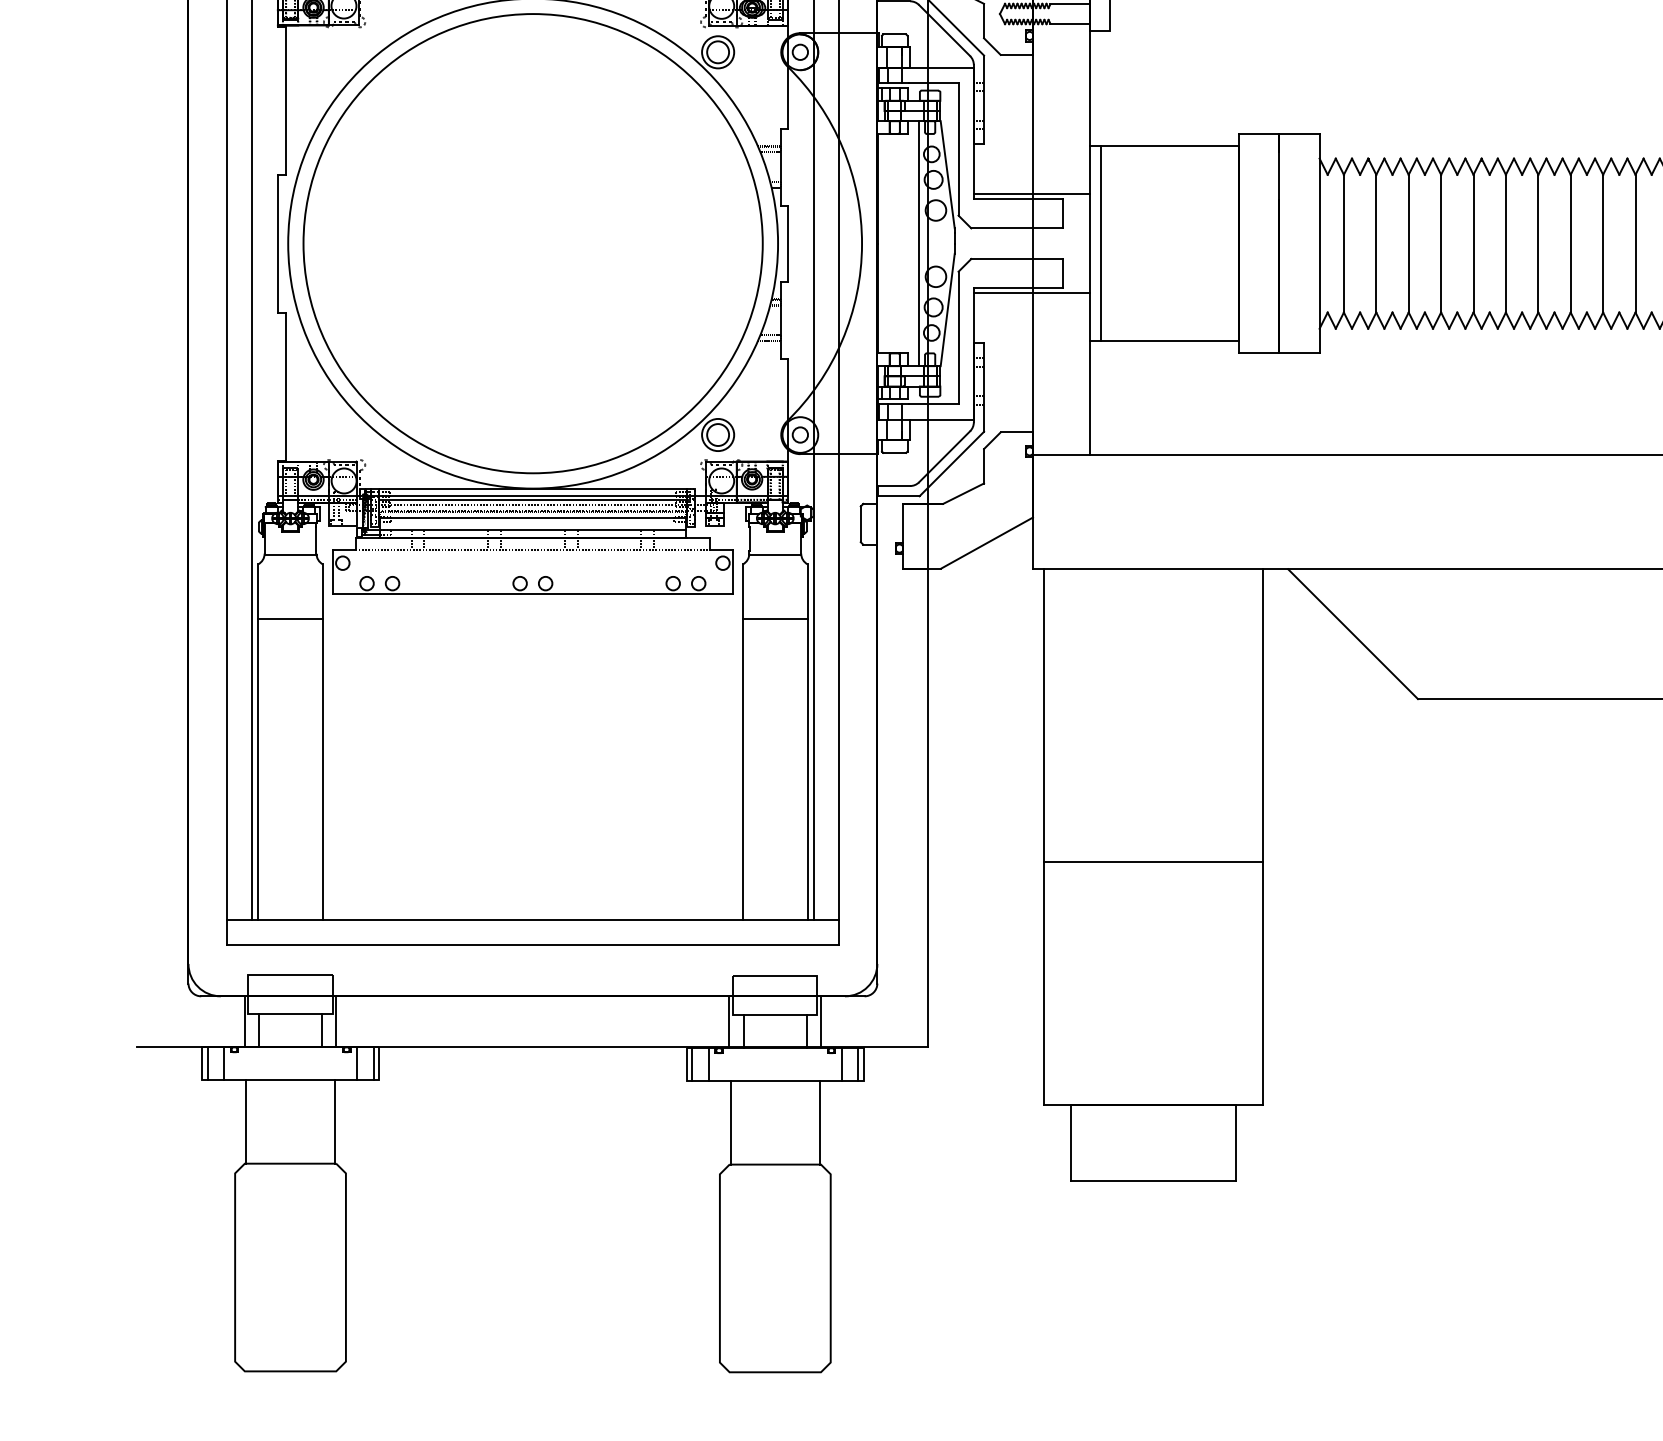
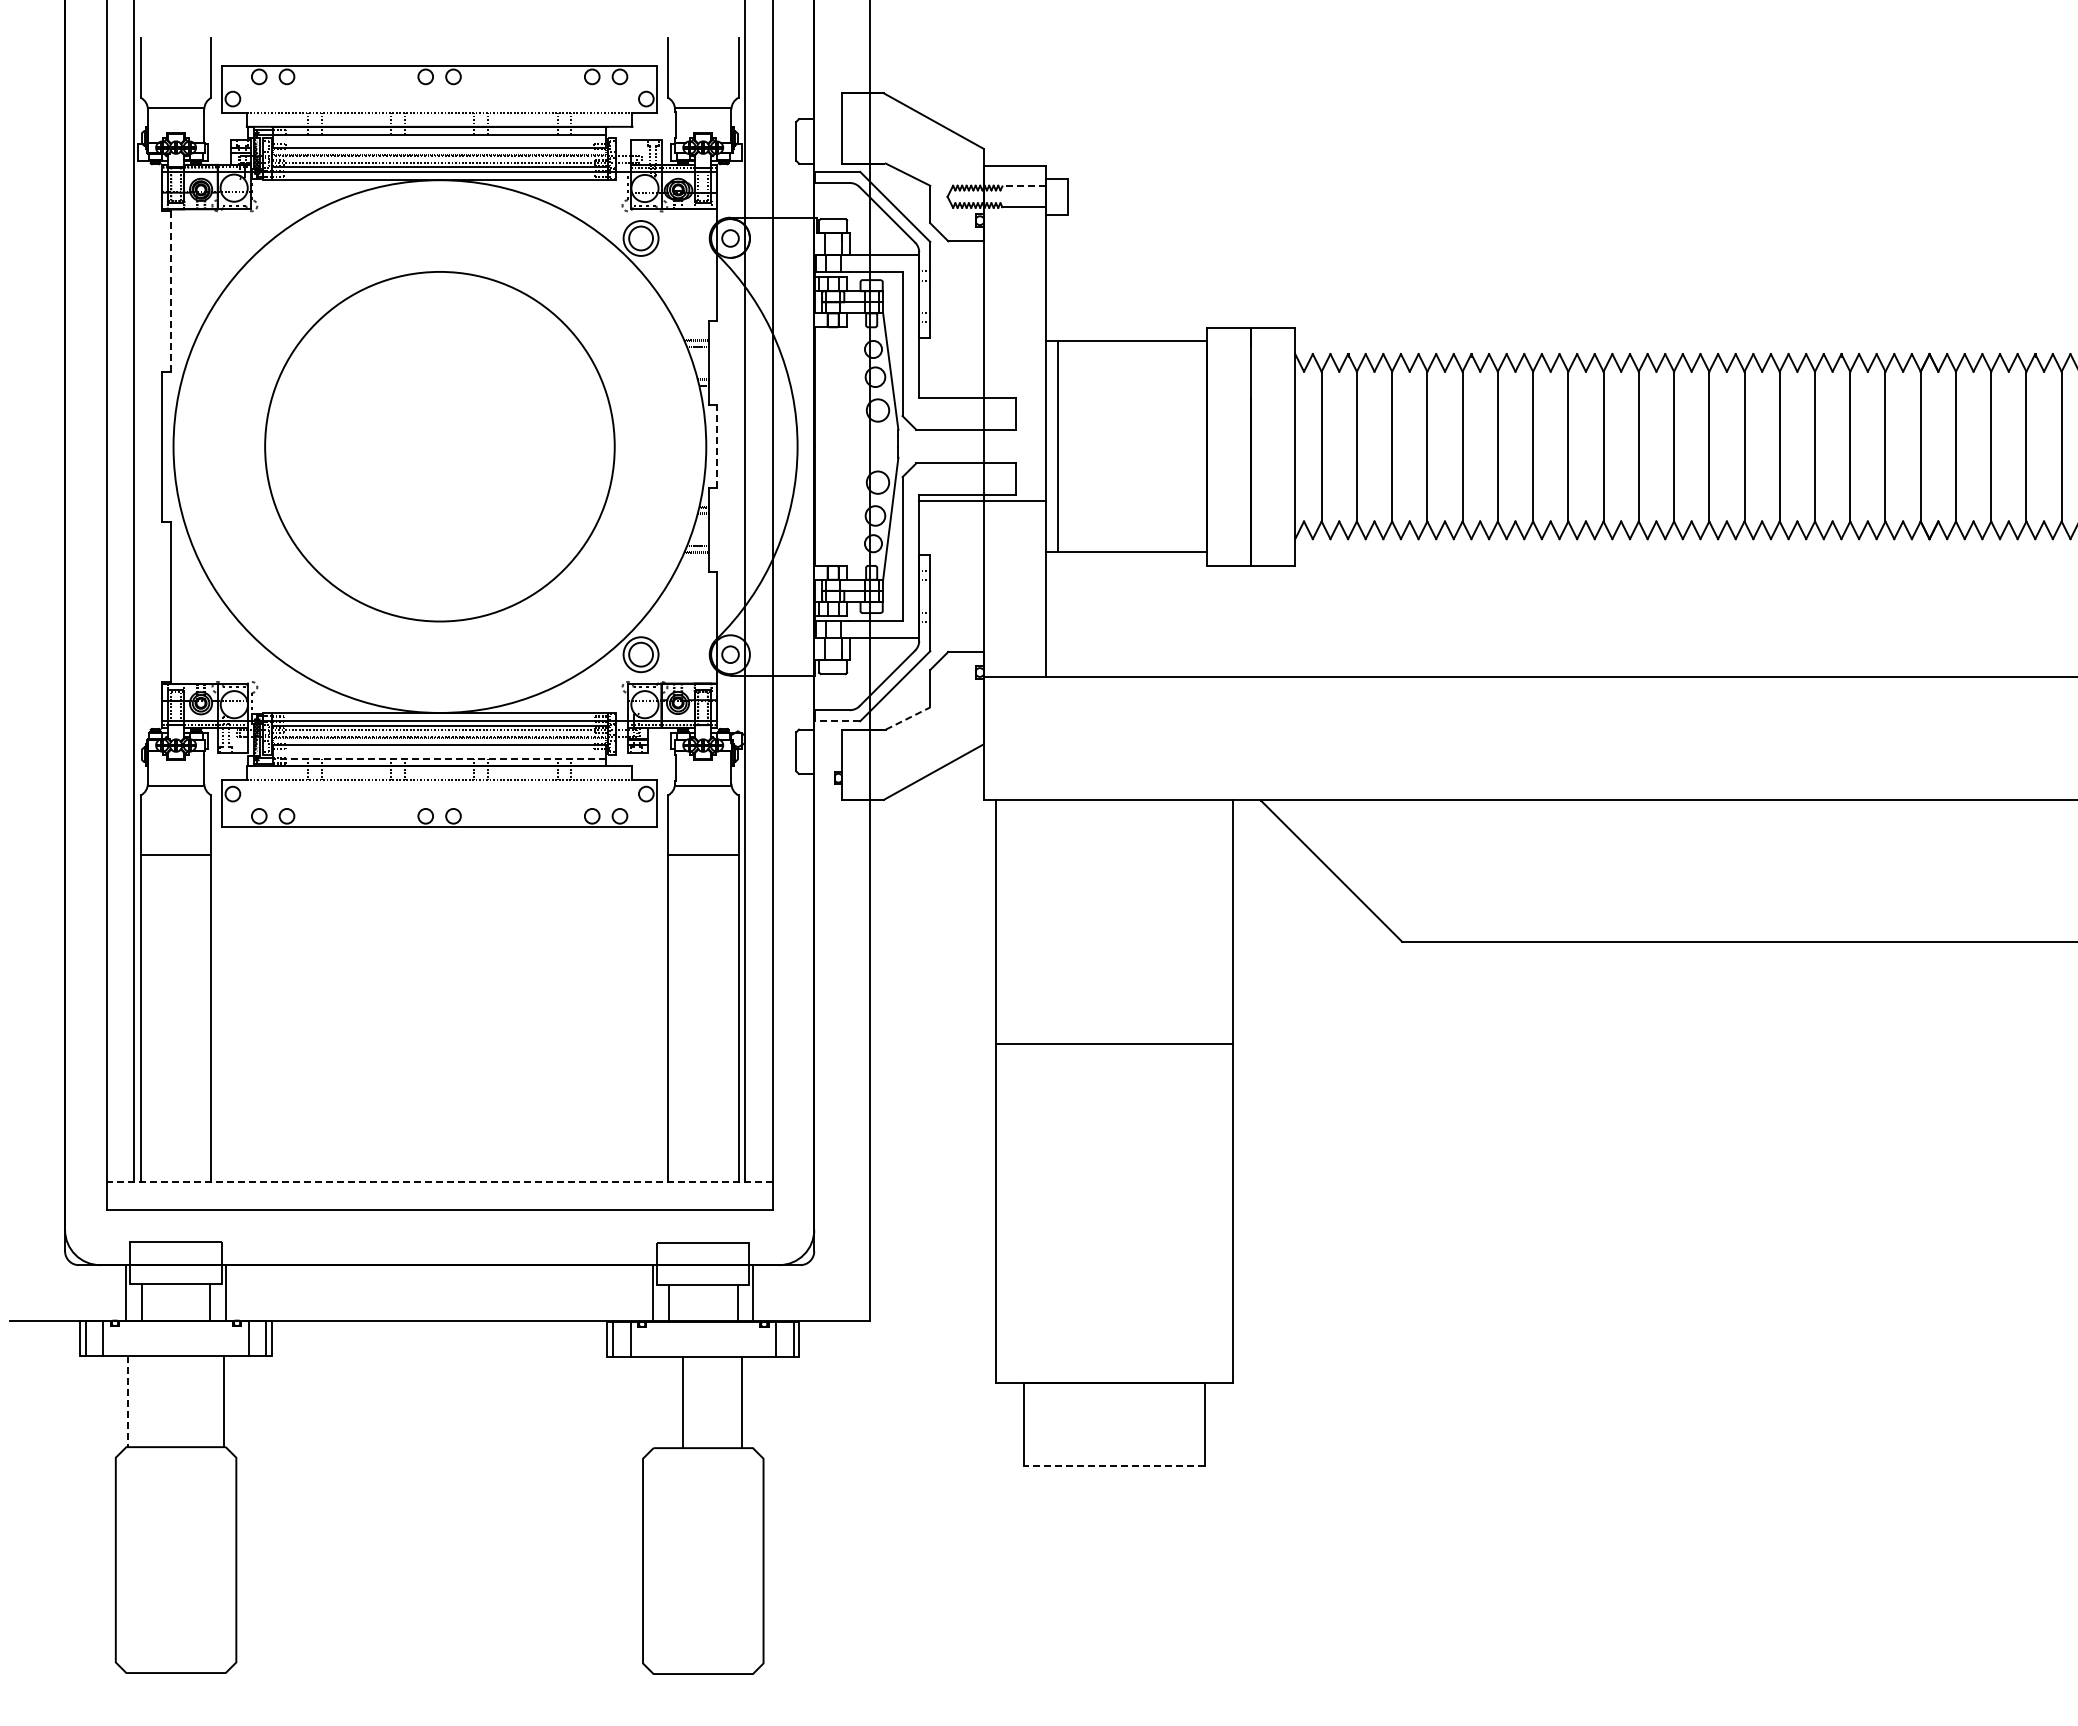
line: (1069, 4) -> (1023, 186), solid -> dashed
line: (285, 101) -> (170, 291), solid -> dashed
line: (1032, 193) -> (982, 392), removed
circle: (532, 243) -> (439, 446), size x0.7
line: (788, 243) -> (717, 446), solid -> dashed
line: (918, 243) -> (859, 446), removed
line: (964, 493) -> (908, 718), solid -> dashed
line: (898, 496) -> (837, 721), solid -> dashed
line: (532, 530) -> (439, 758), solid -> dashed
line: (1153, 862) -> (1114, 1044), moved
line: (532, 919) -> (439, 1181), solid -> dashed
line: (246, 1121) -> (128, 1401), solid -> dashed
line: (731, 1122) -> (742, 1402), moved
line: (819, 1122) -> (683, 1402), moved
line: (1153, 1181) -> (1114, 1466), solid -> dashed

